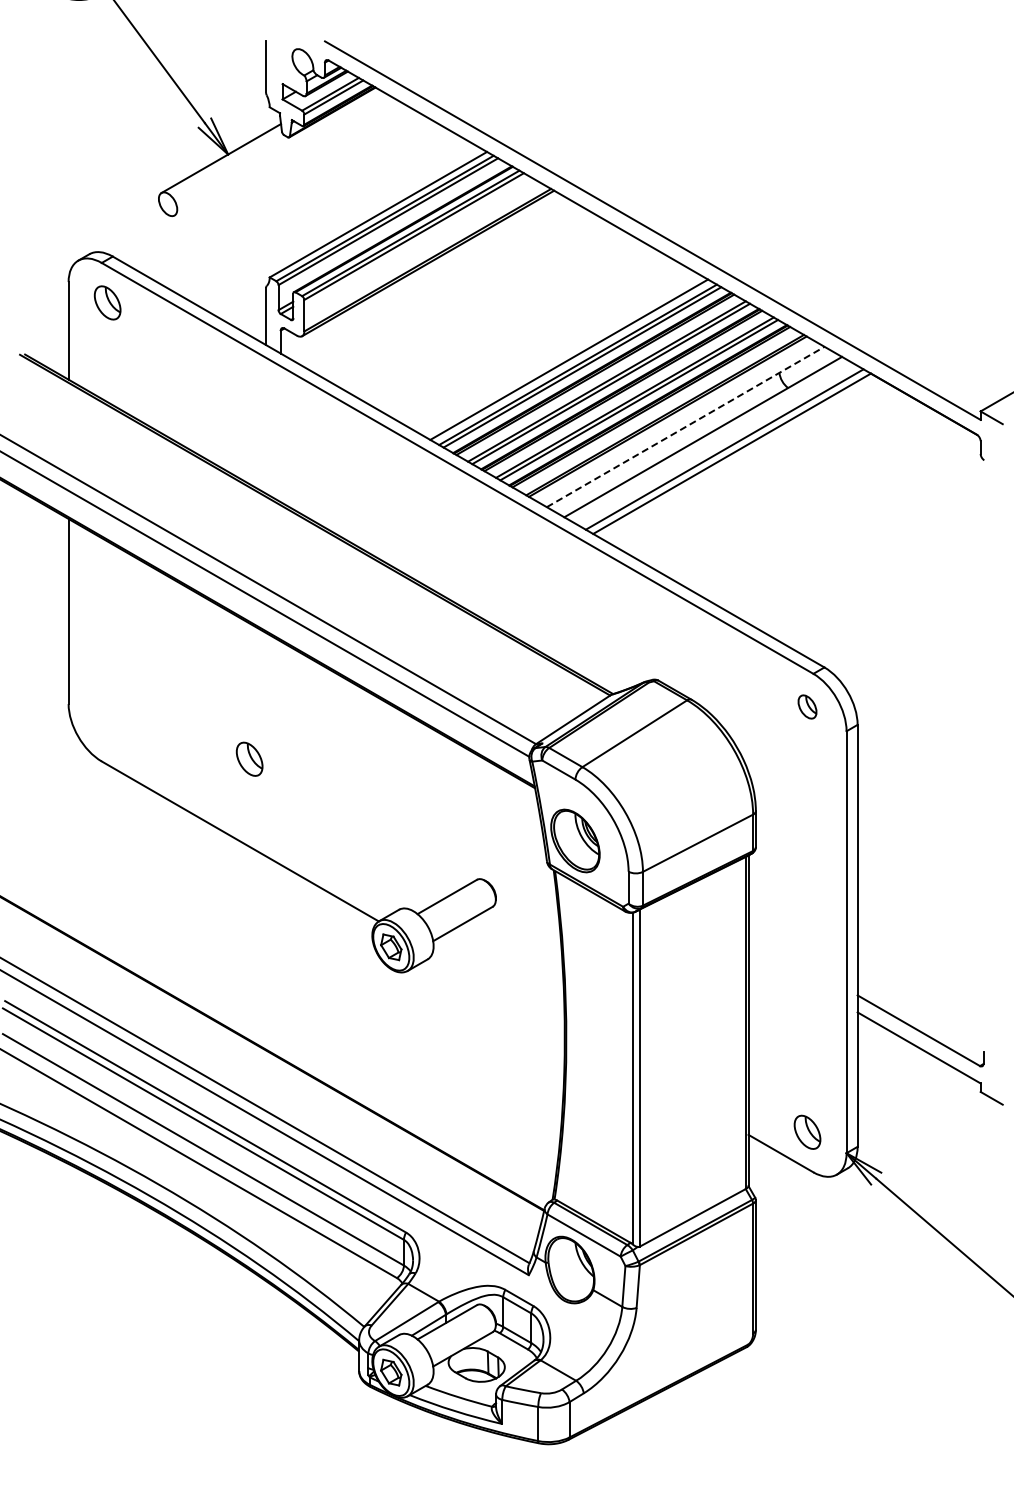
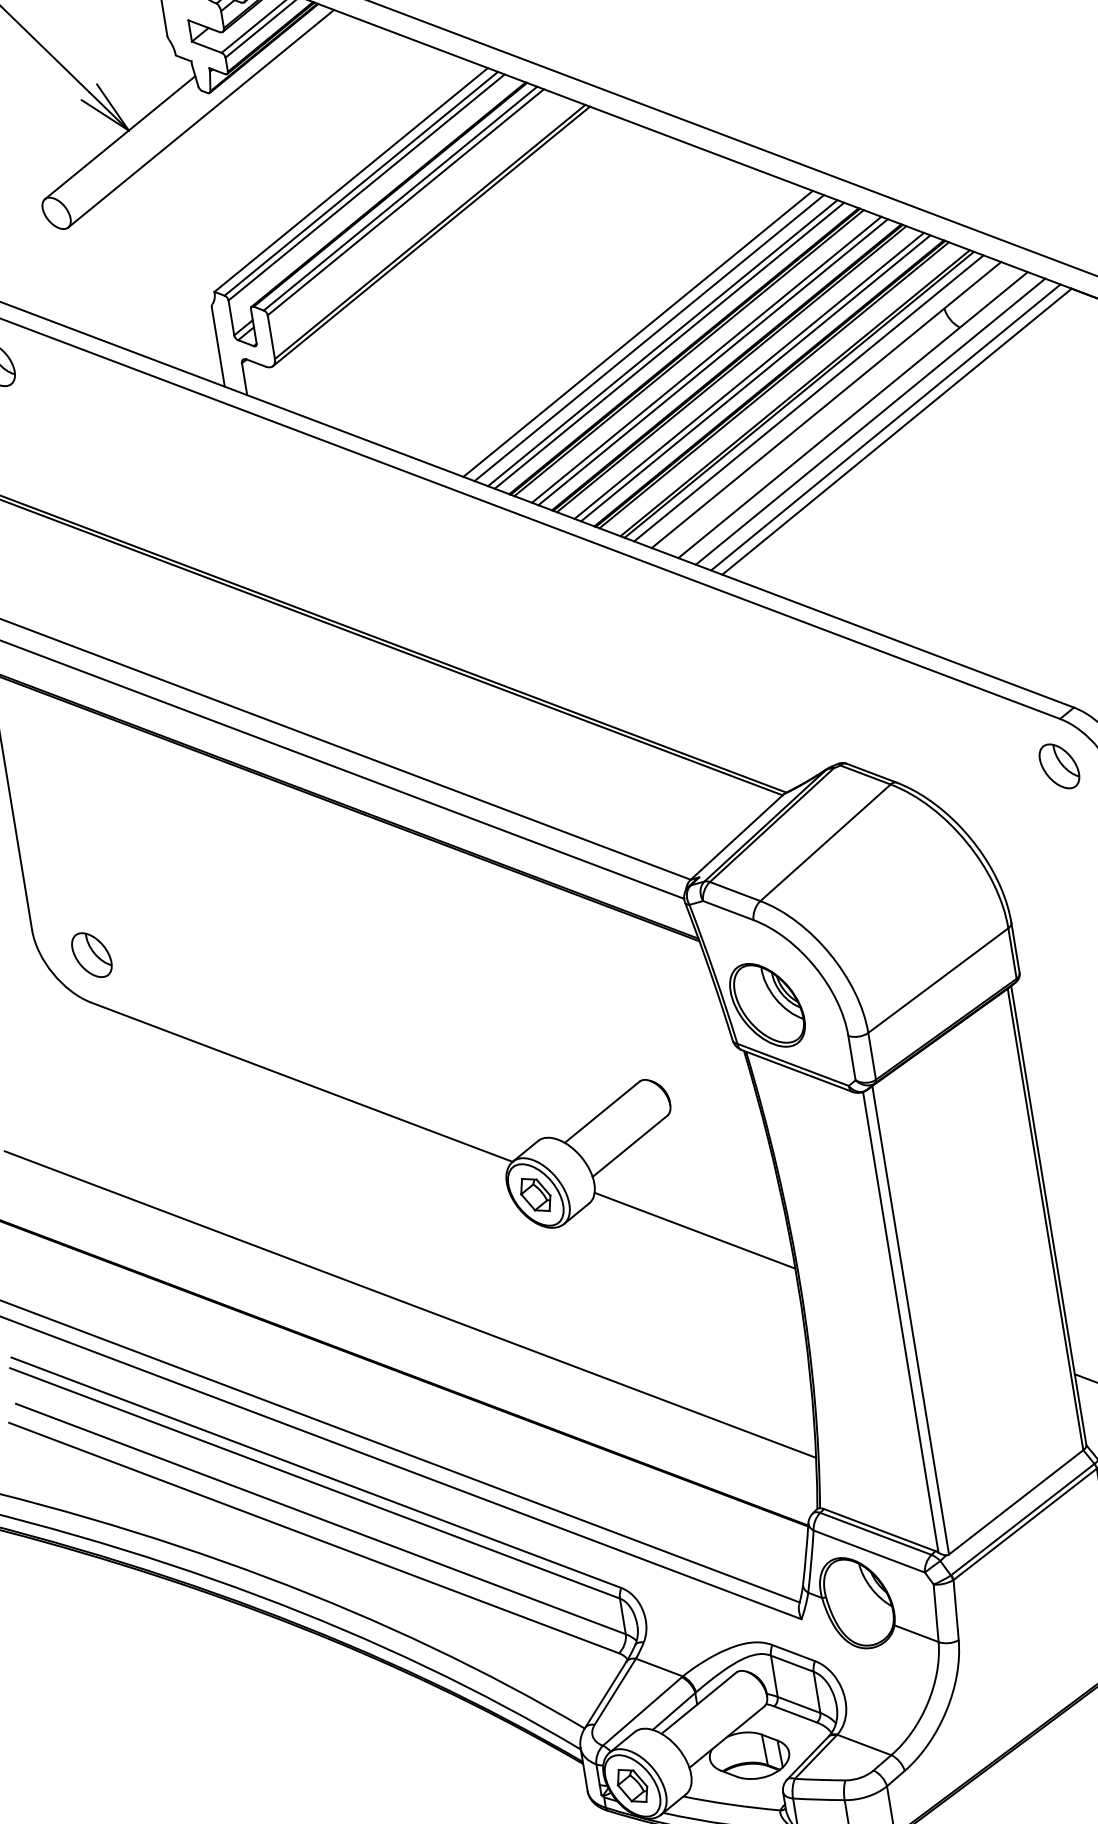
line: (279, 154) -> (200, 118), added
line: (561, 355) -> (637, 333), added
line: (674, 420) -> (809, 398), added
line: (686, 426) -> (827, 404), dashed -> solid
line: (714, 443) -> (870, 421), added
part: (807, 706) -> (1059, 765), size x1.43
part: (249, 758) -> (91, 954), moved
line: (498, 990) -> (694, 1230), added
line: (290, 1009) -> (409, 1304), added

